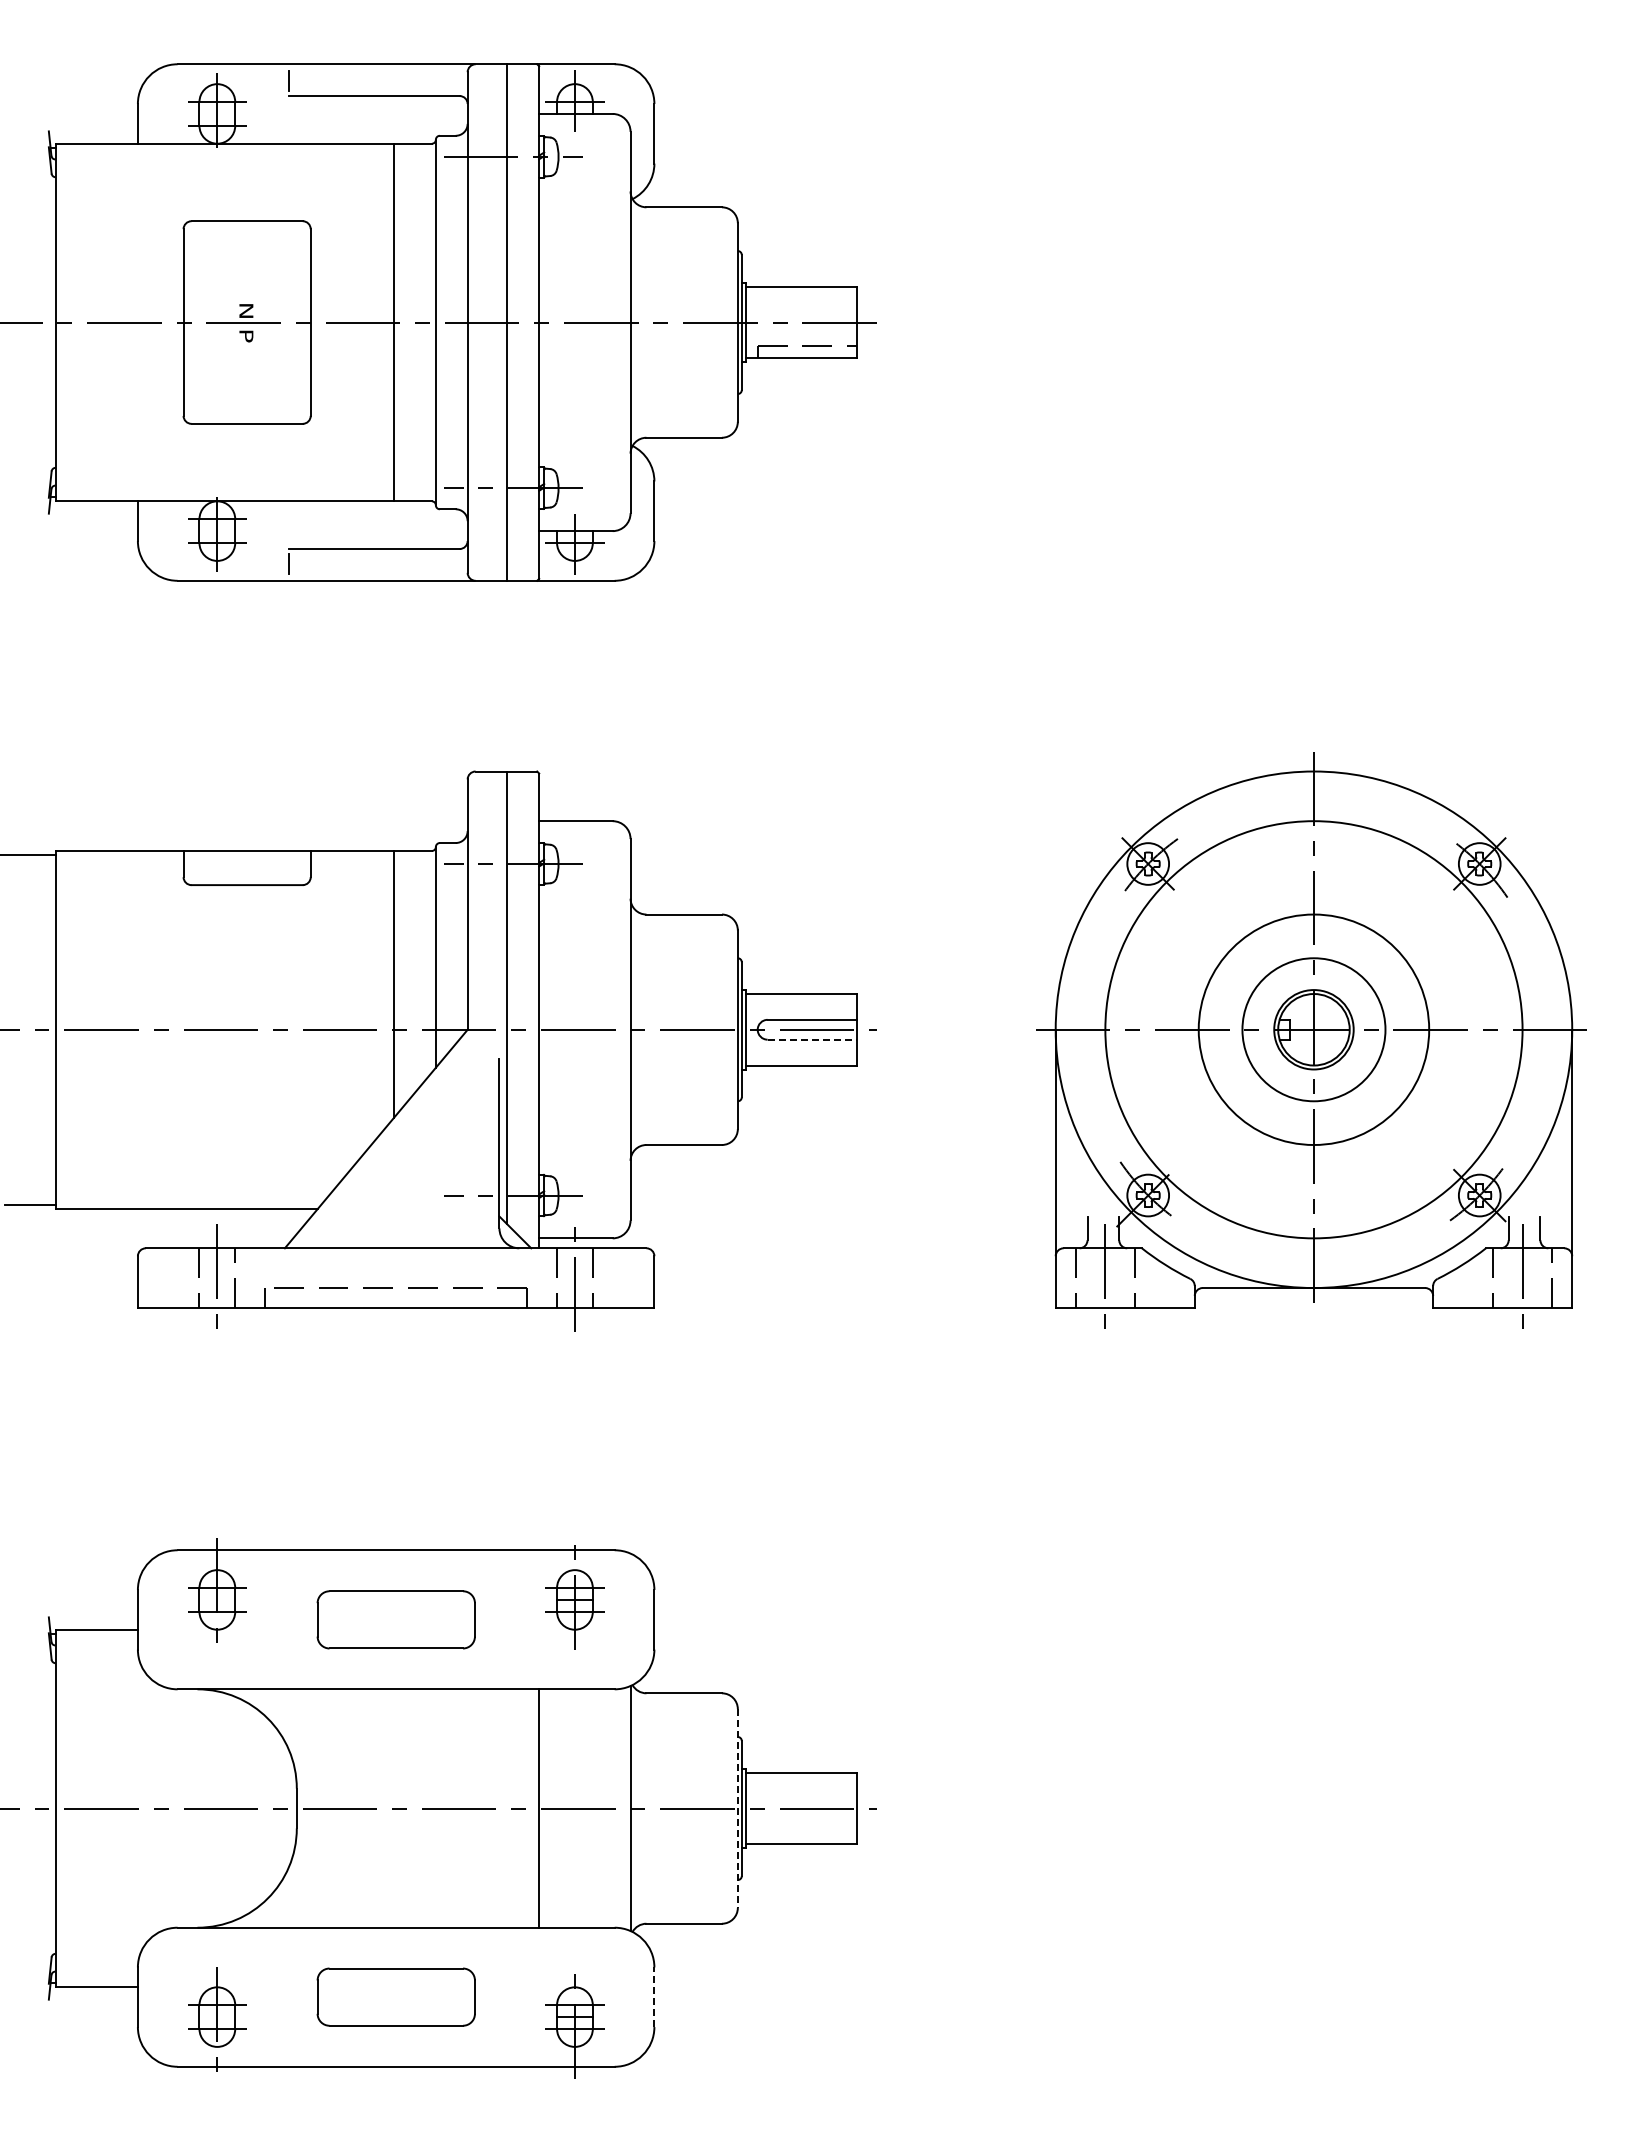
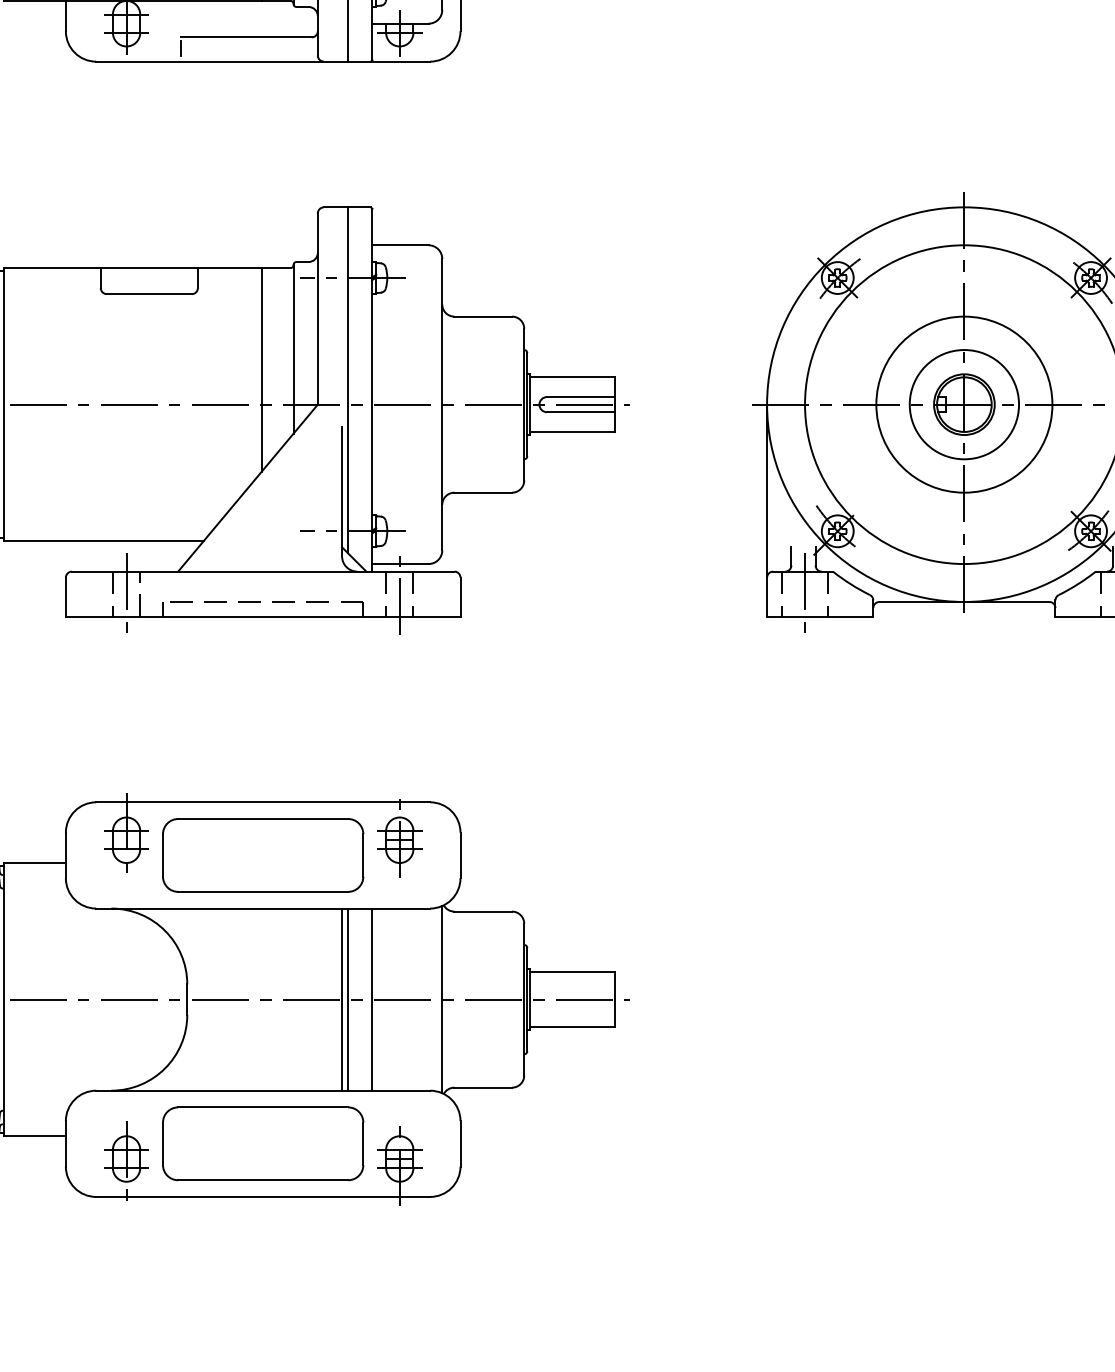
line: (812, 1039) -> (581, 412), dashed -> solid
part: (396, 1619) -> (263, 855), size x1.67
line: (499, 1808) -> (342, 999), added
line: (507, 1808) -> (348, 999), added
line: (737, 1809) -> (523, 1000), dashed -> solid
part: (396, 1996) -> (263, 1143), size x1.67
line: (654, 1997) -> (460, 1144), dashed -> solid

